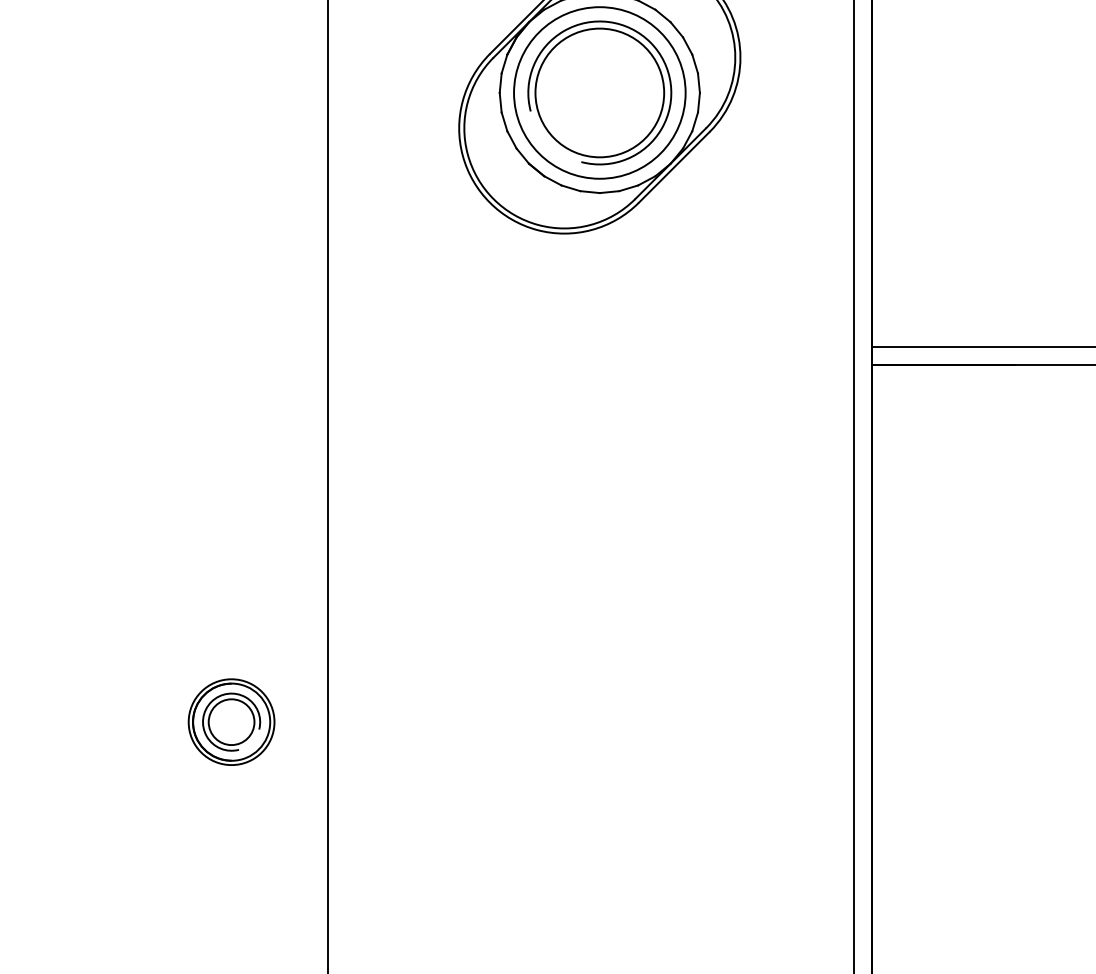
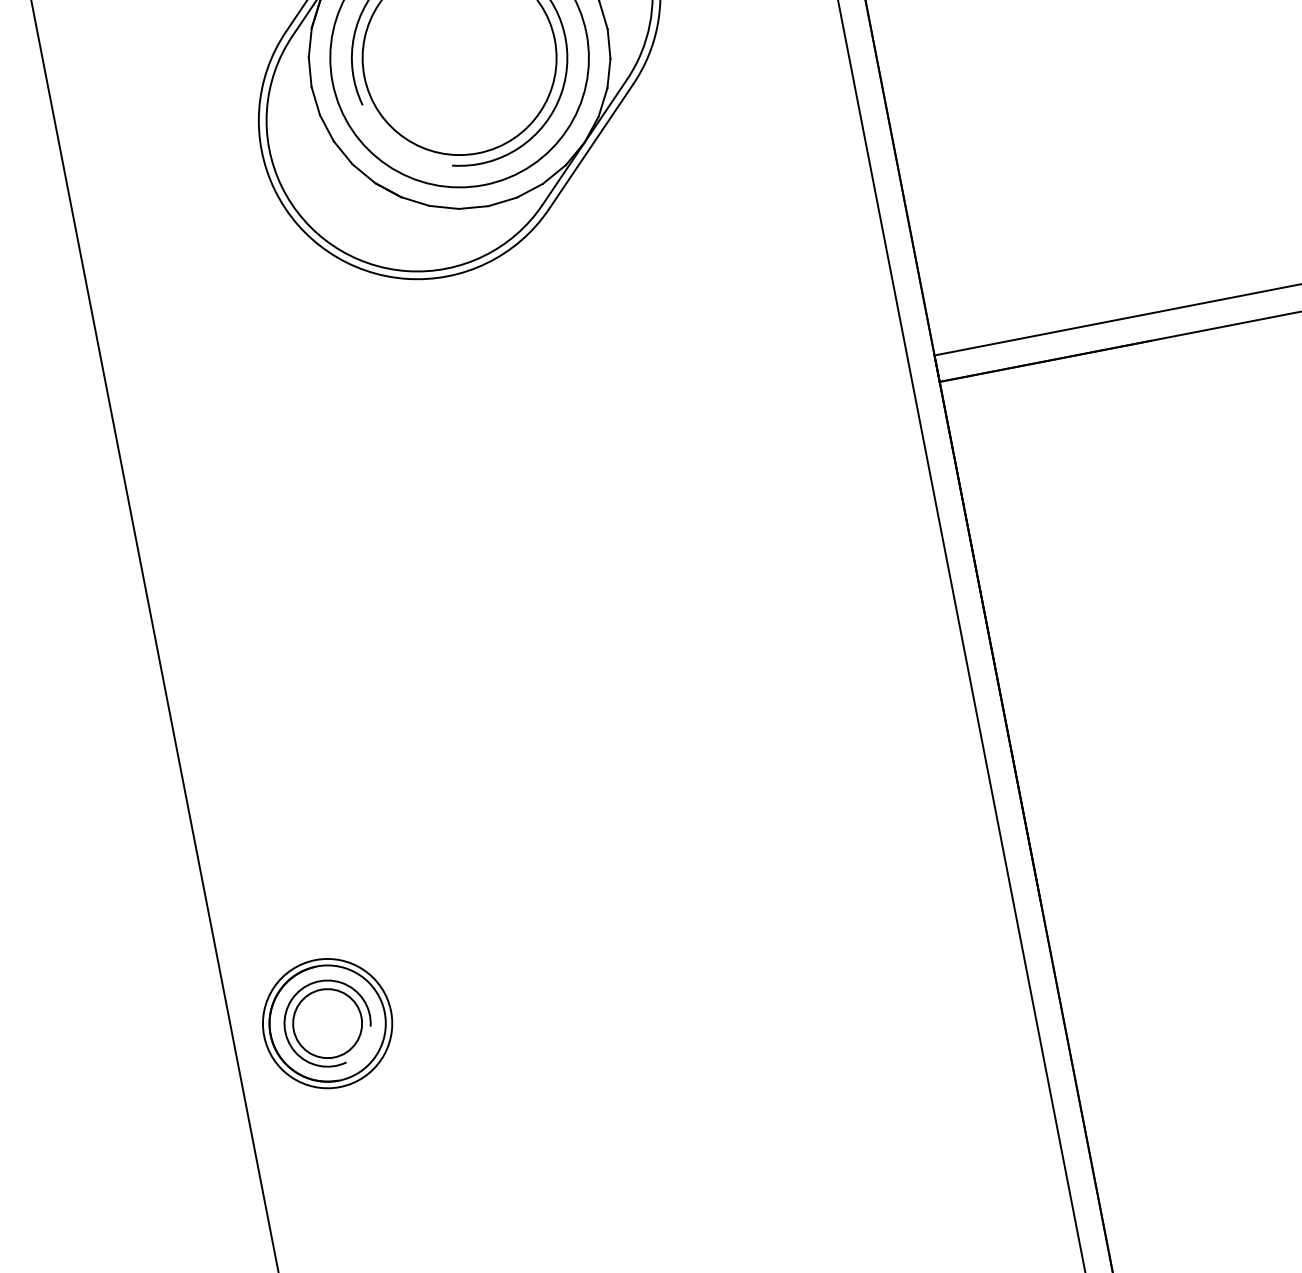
part: (231, 721) -> (327, 1022), moved

